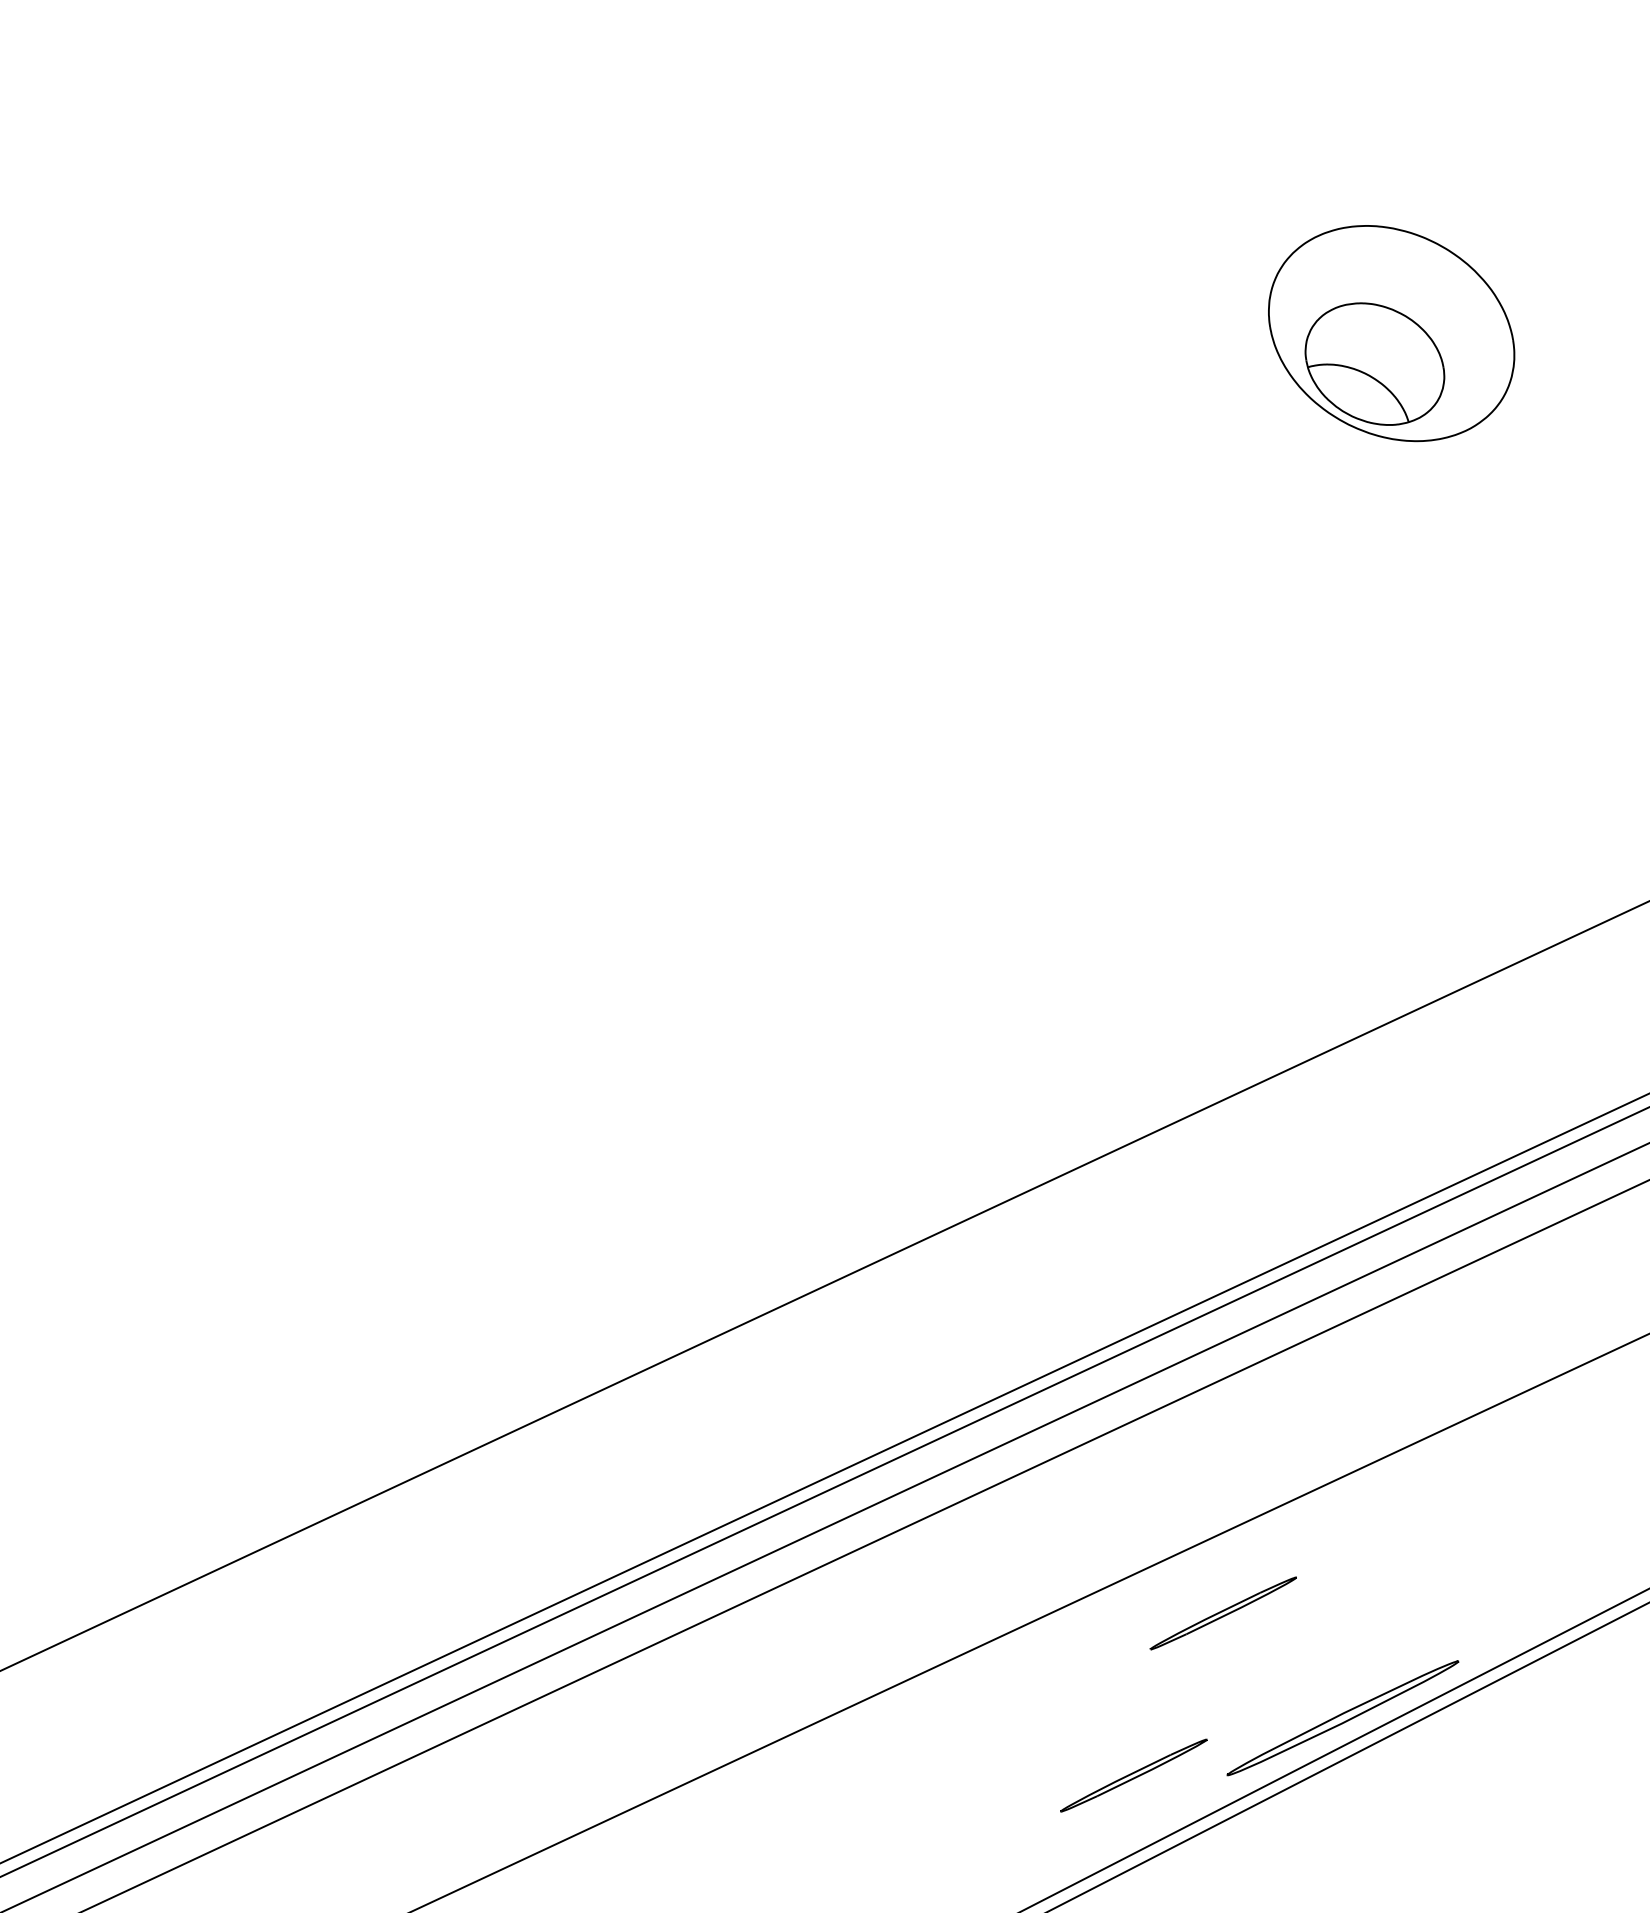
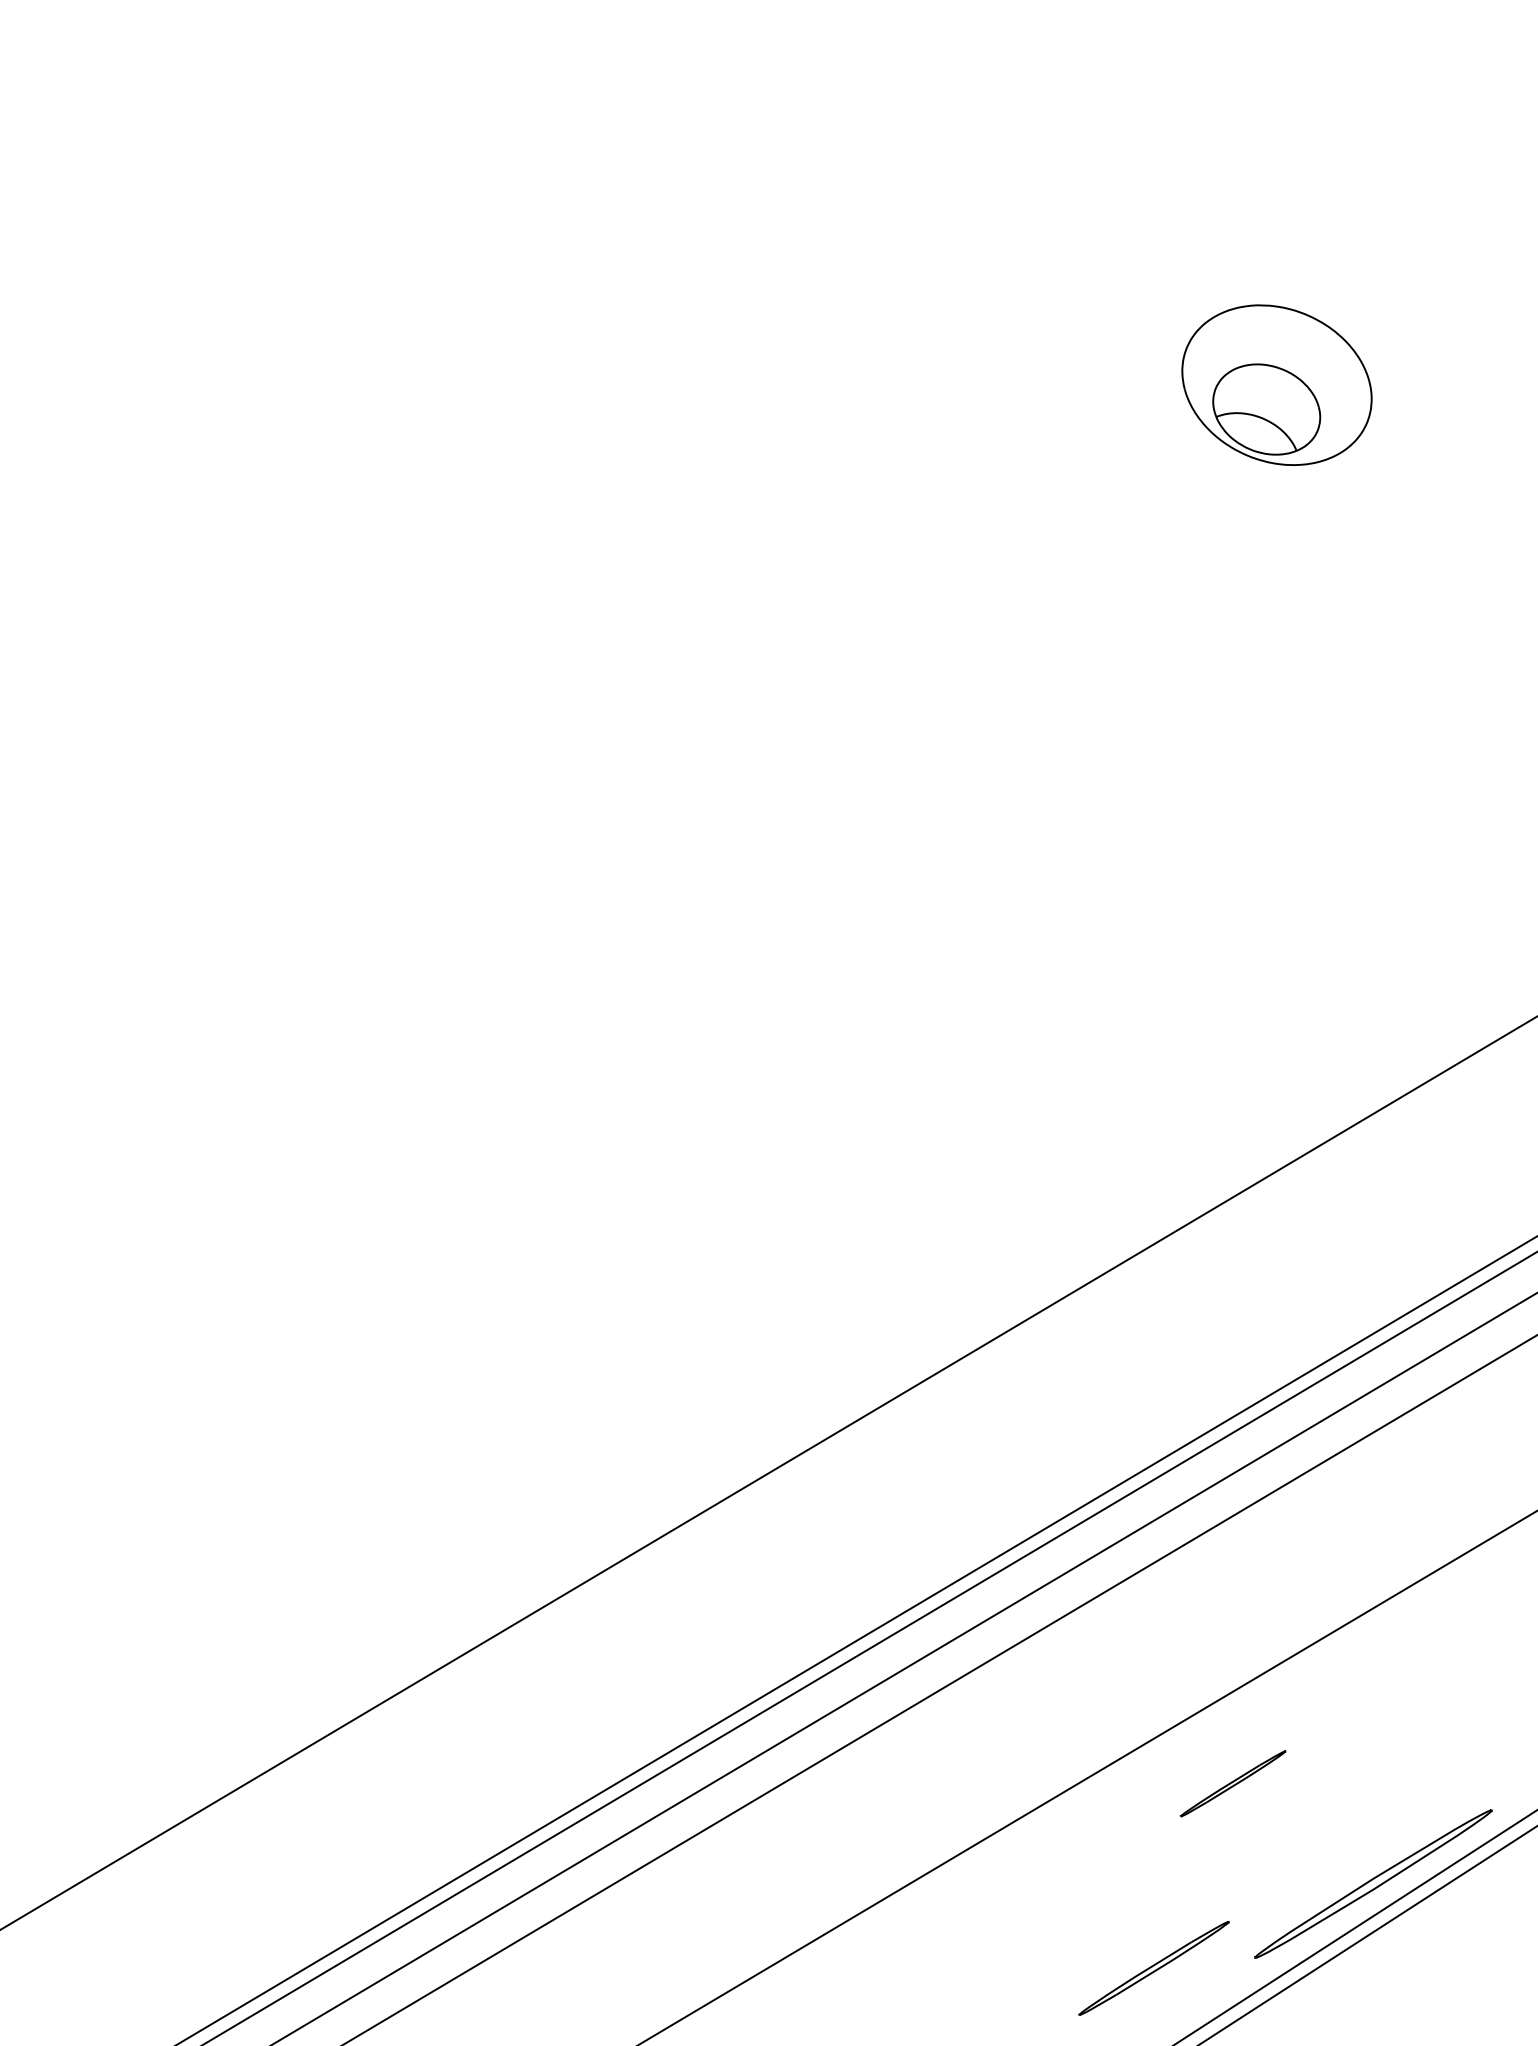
part: (1391, 333) -> (1276, 385), size x0.7
part: (1222, 1613) -> (1232, 1784), size x0.7

